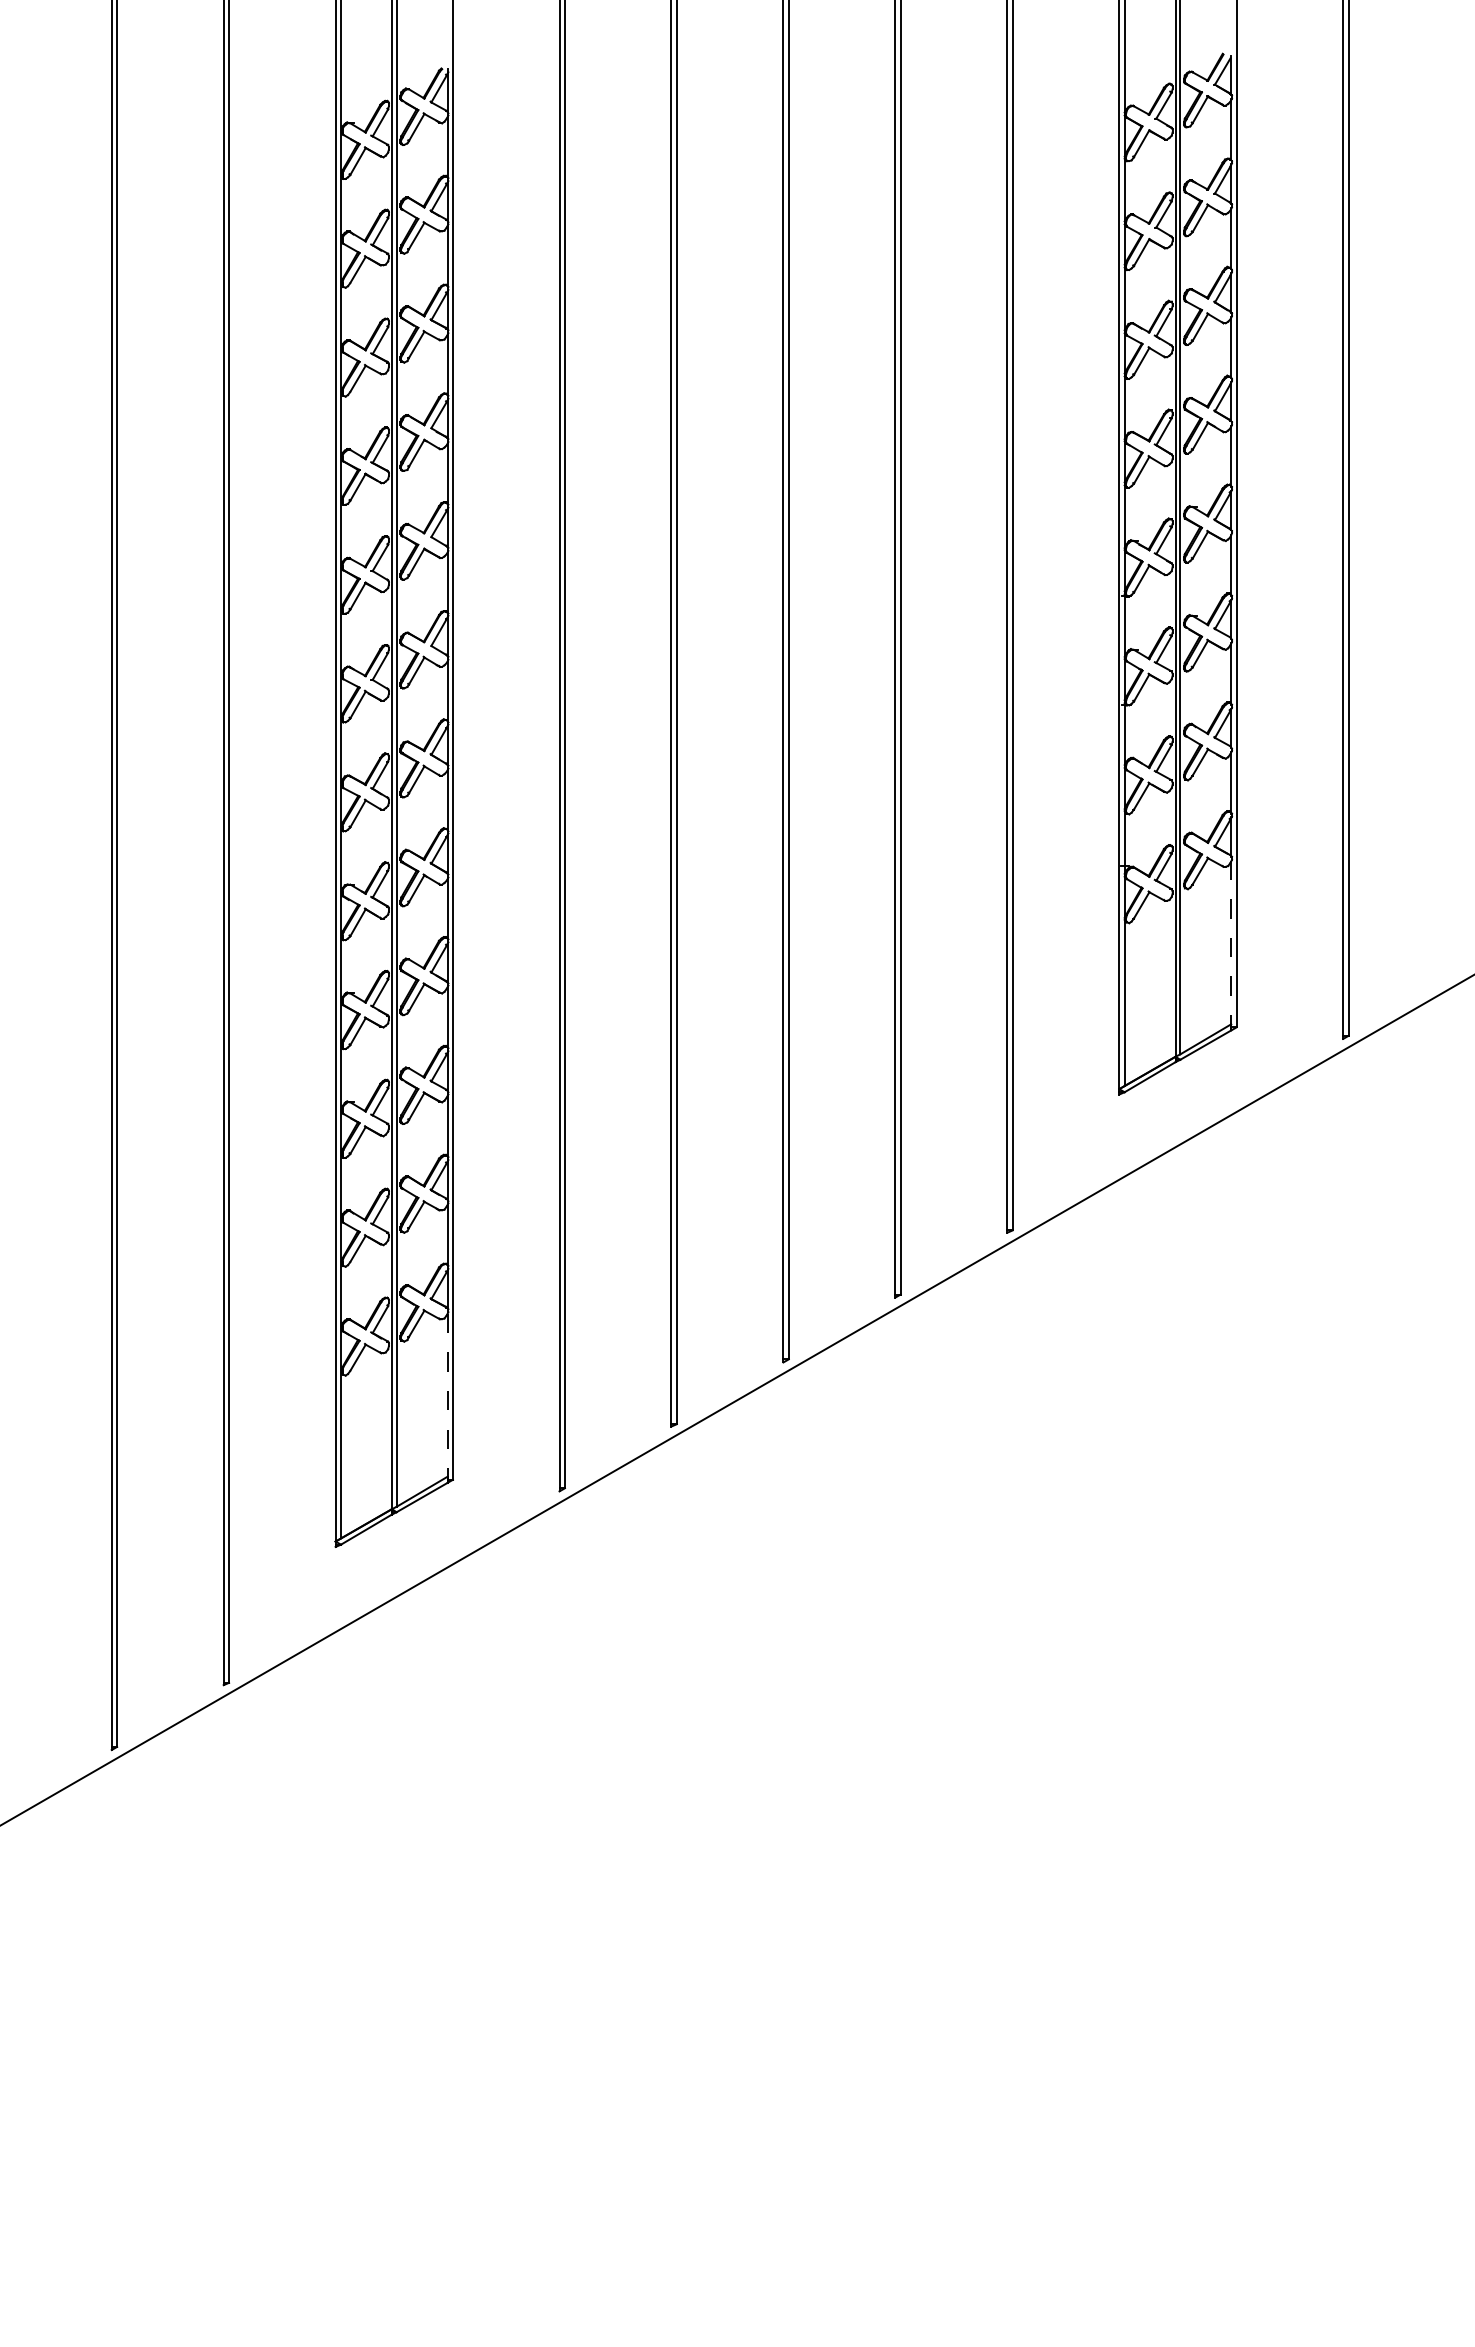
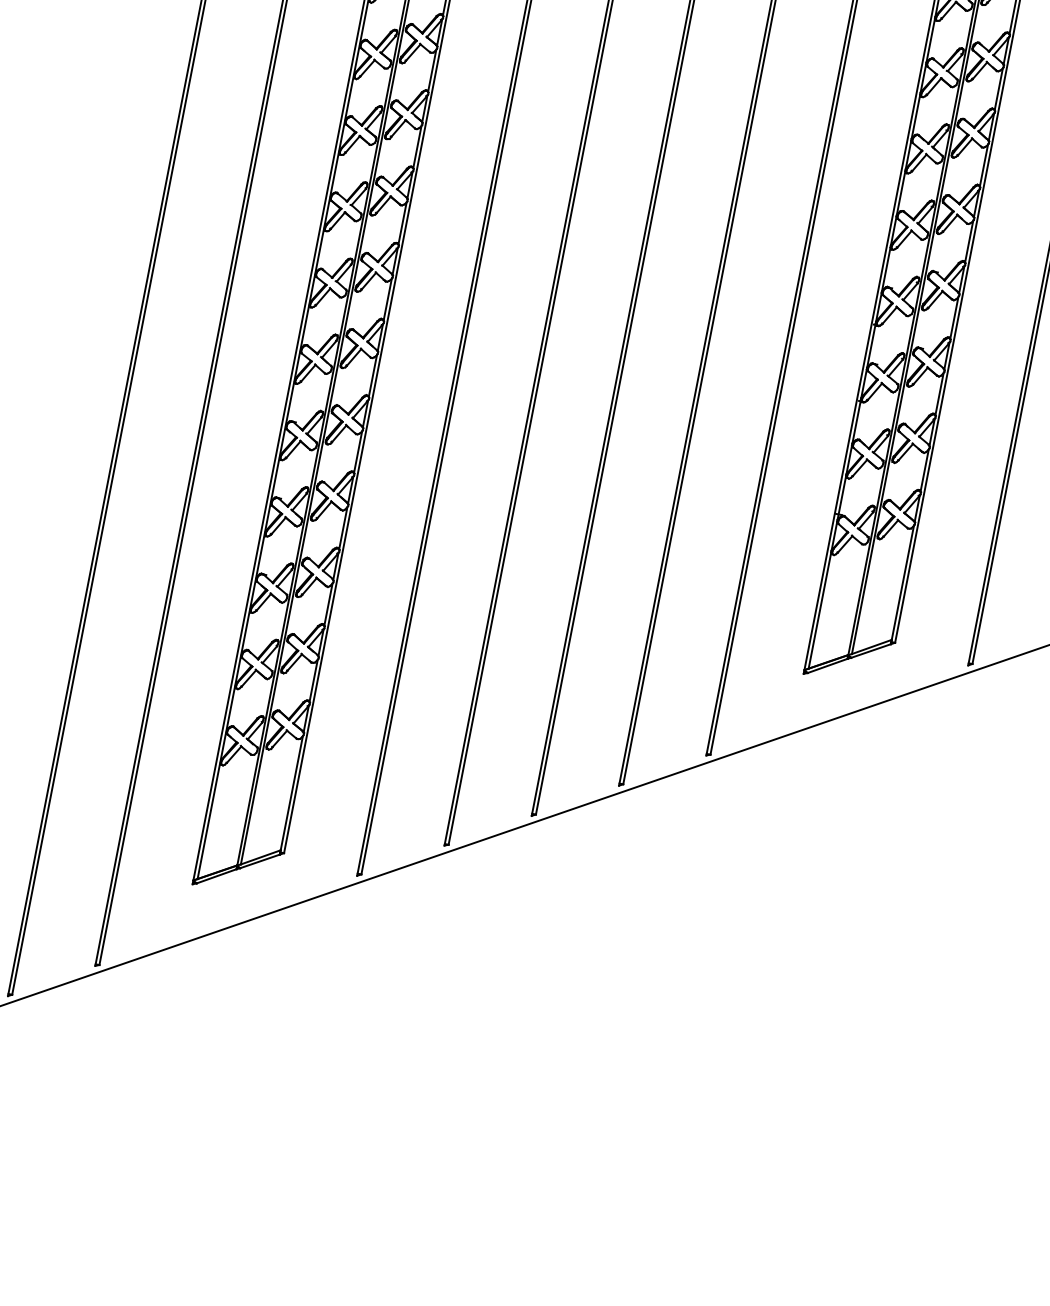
line: (1231, 942) -> (903, 582), dashed -> solid
line: (447, 1395) -> (291, 793), dashed -> solid

